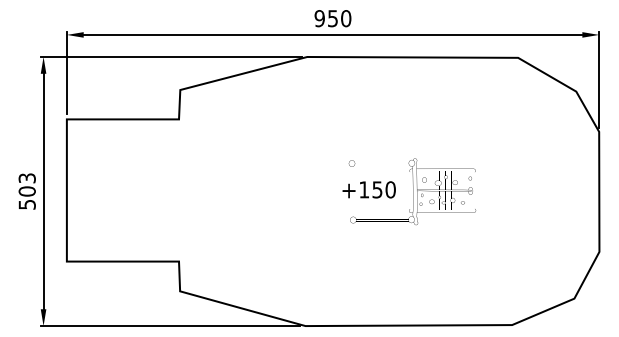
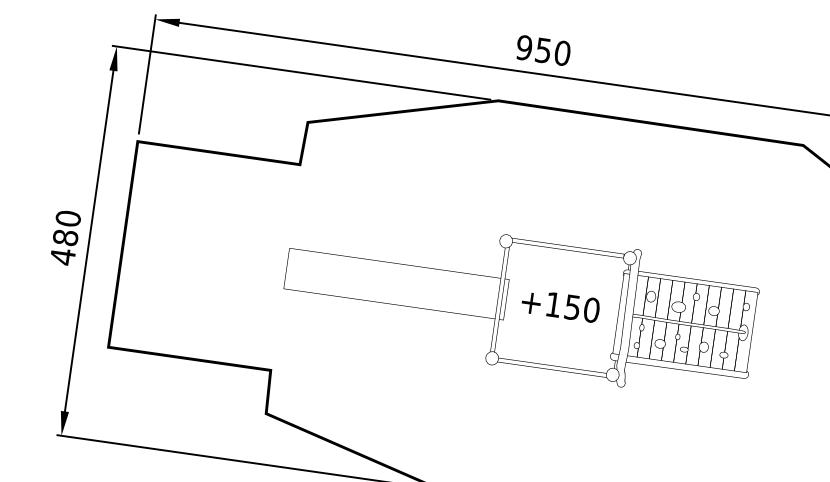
text: (26, 191) -> (64, 237), 503 -> 480
part: (412, 191) -> (622, 317), size x1.43

